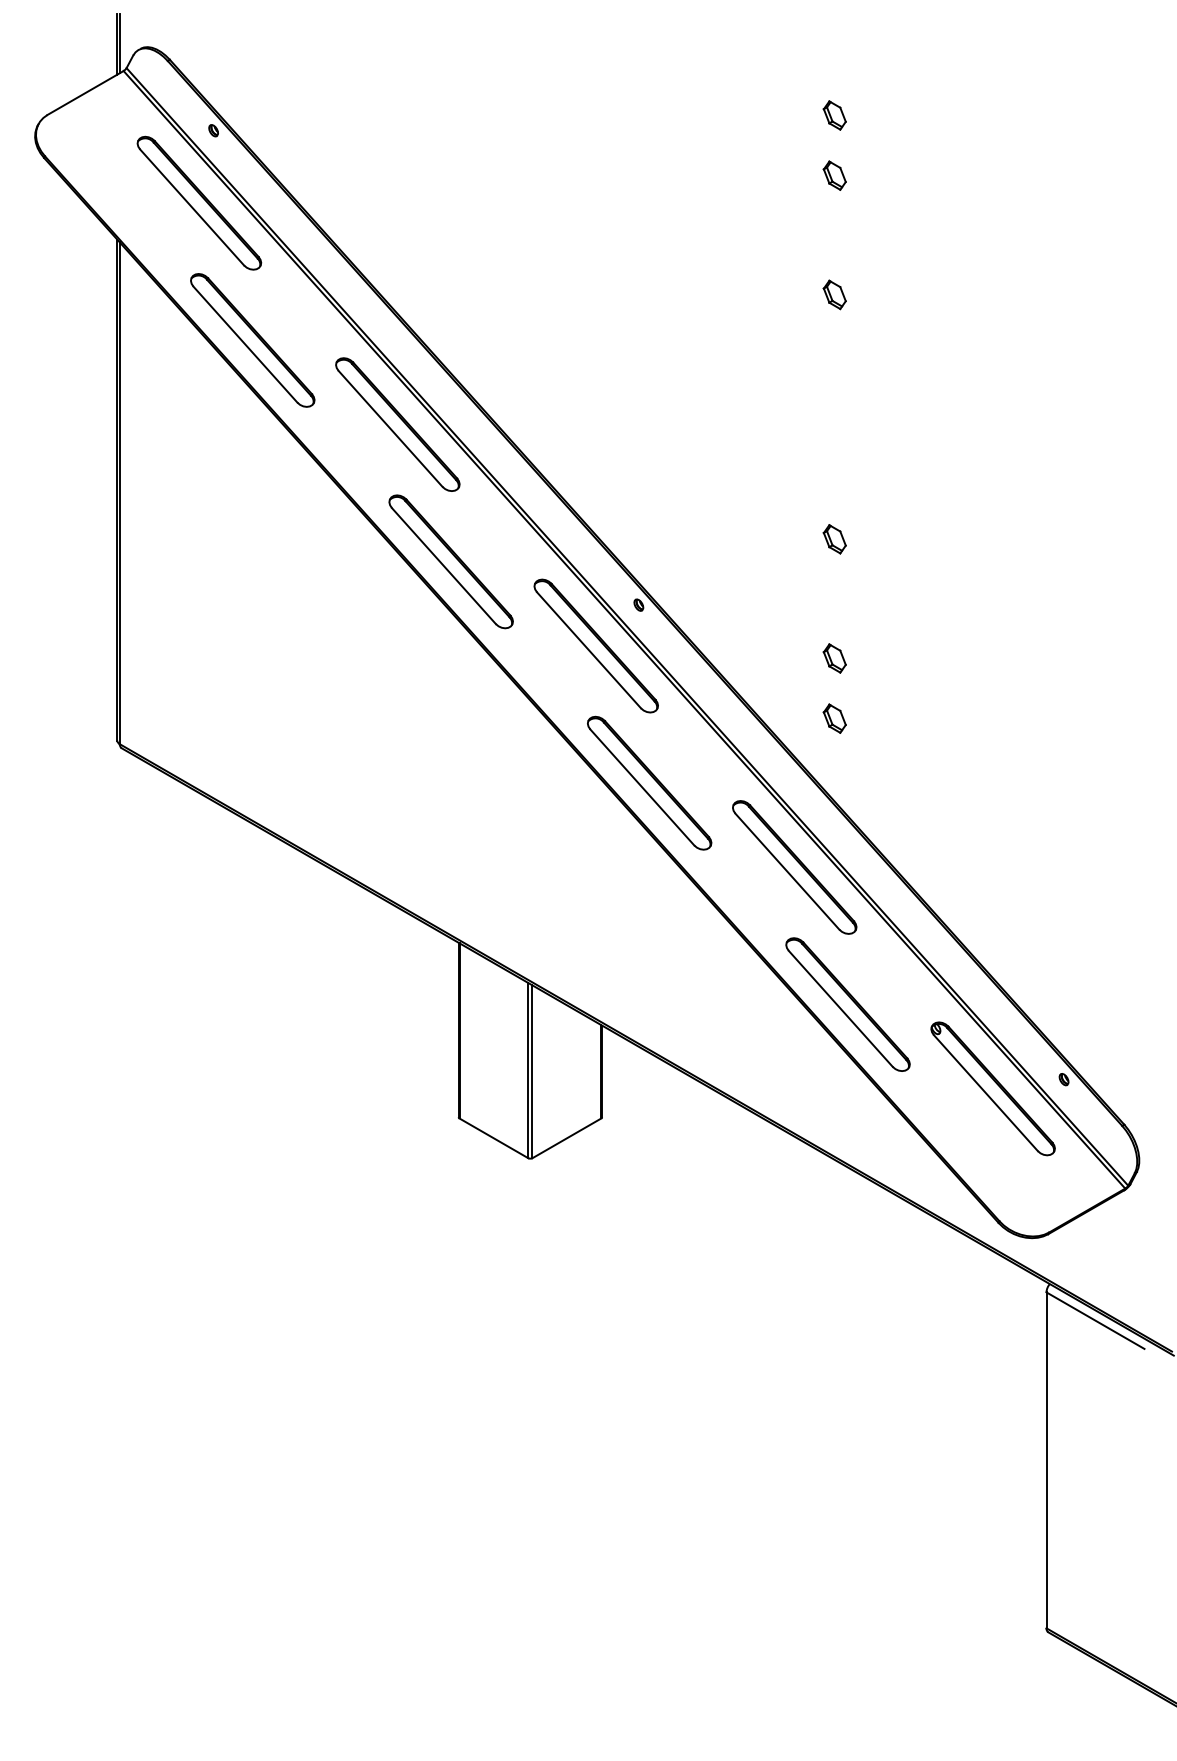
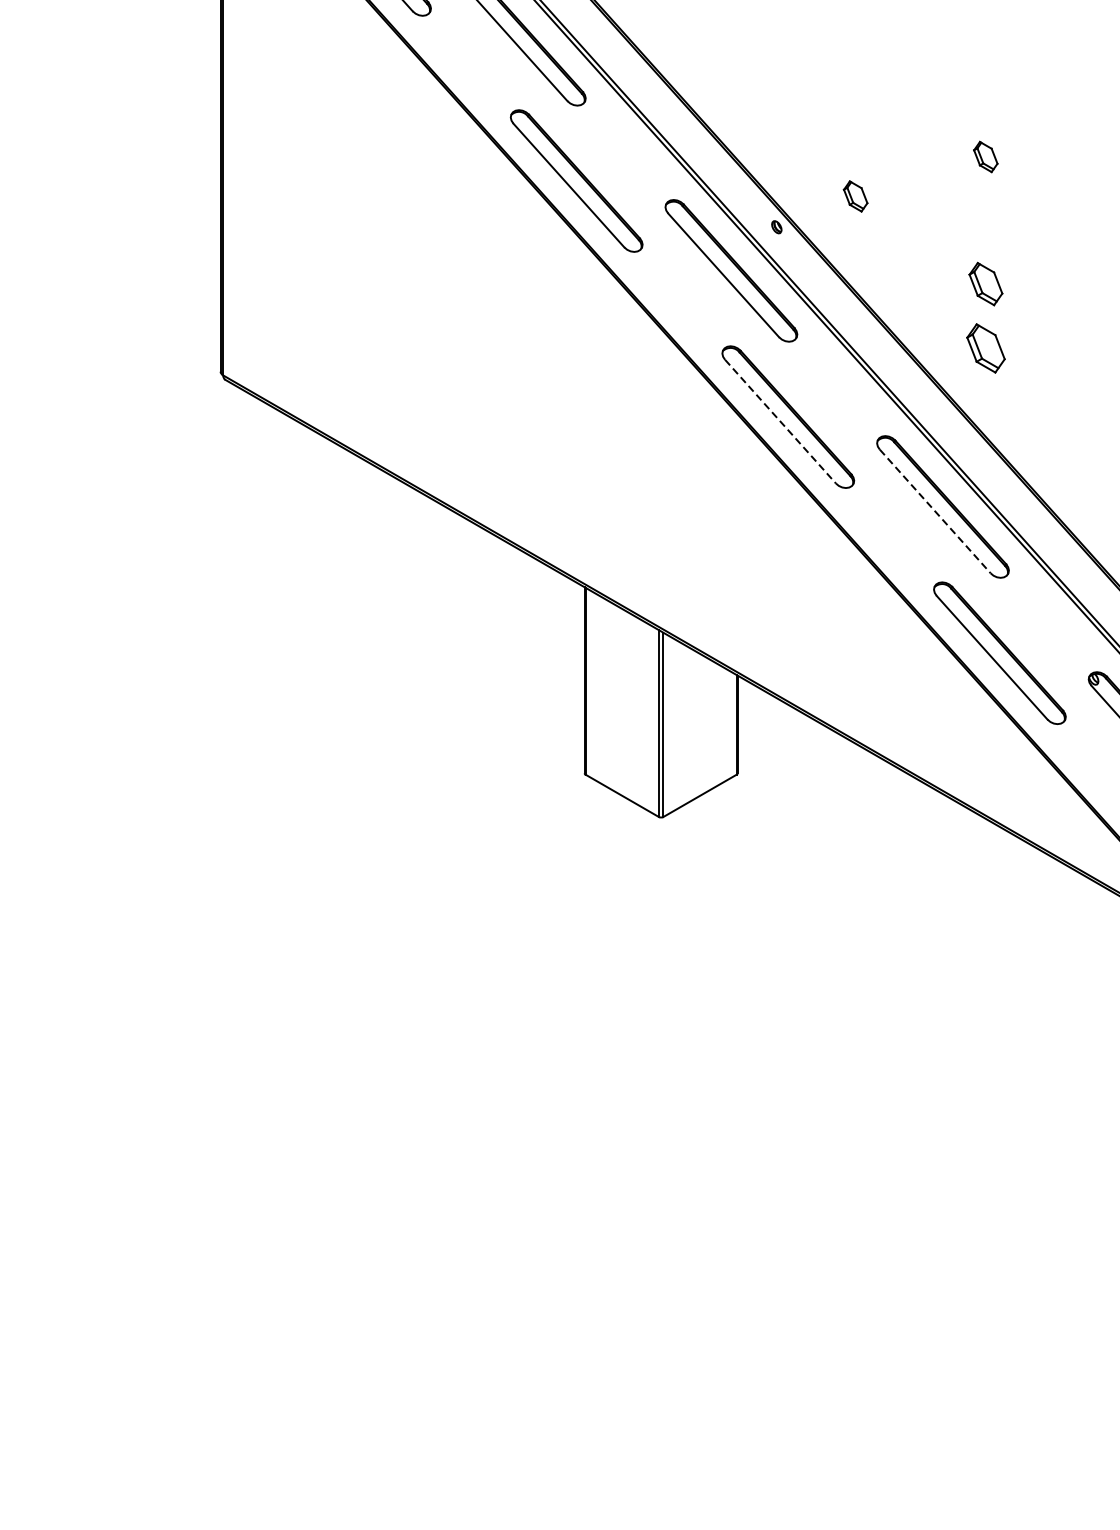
part: (712, 576) -> (855, 196), added
part: (834, 658) -> (985, 284), size x1.4
part: (834, 718) -> (985, 348), size x1.6
line: (642, 787) -> (780, 421), solid -> dashed
line: (787, 871) -> (935, 511), solid -> dashed

